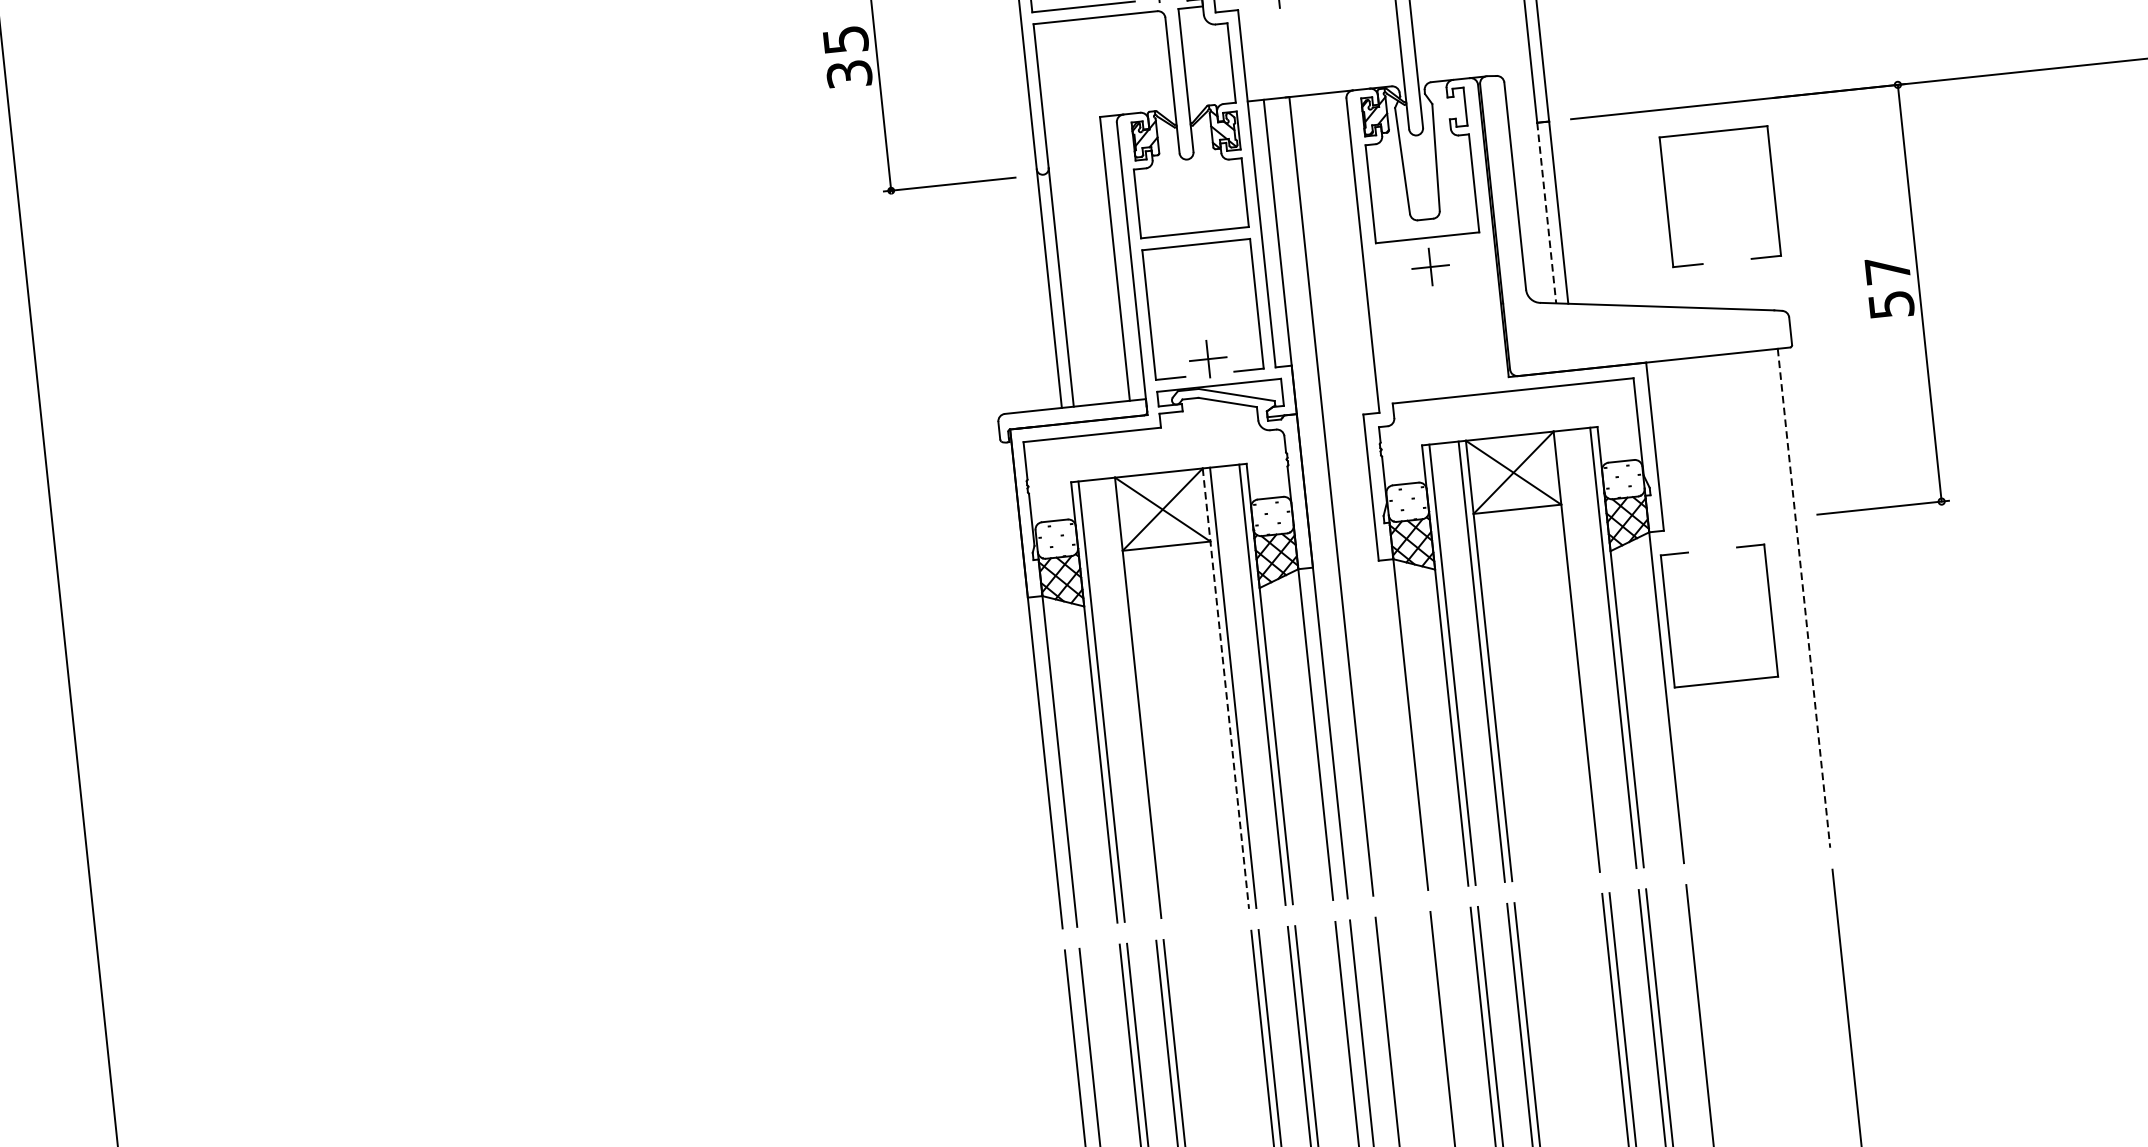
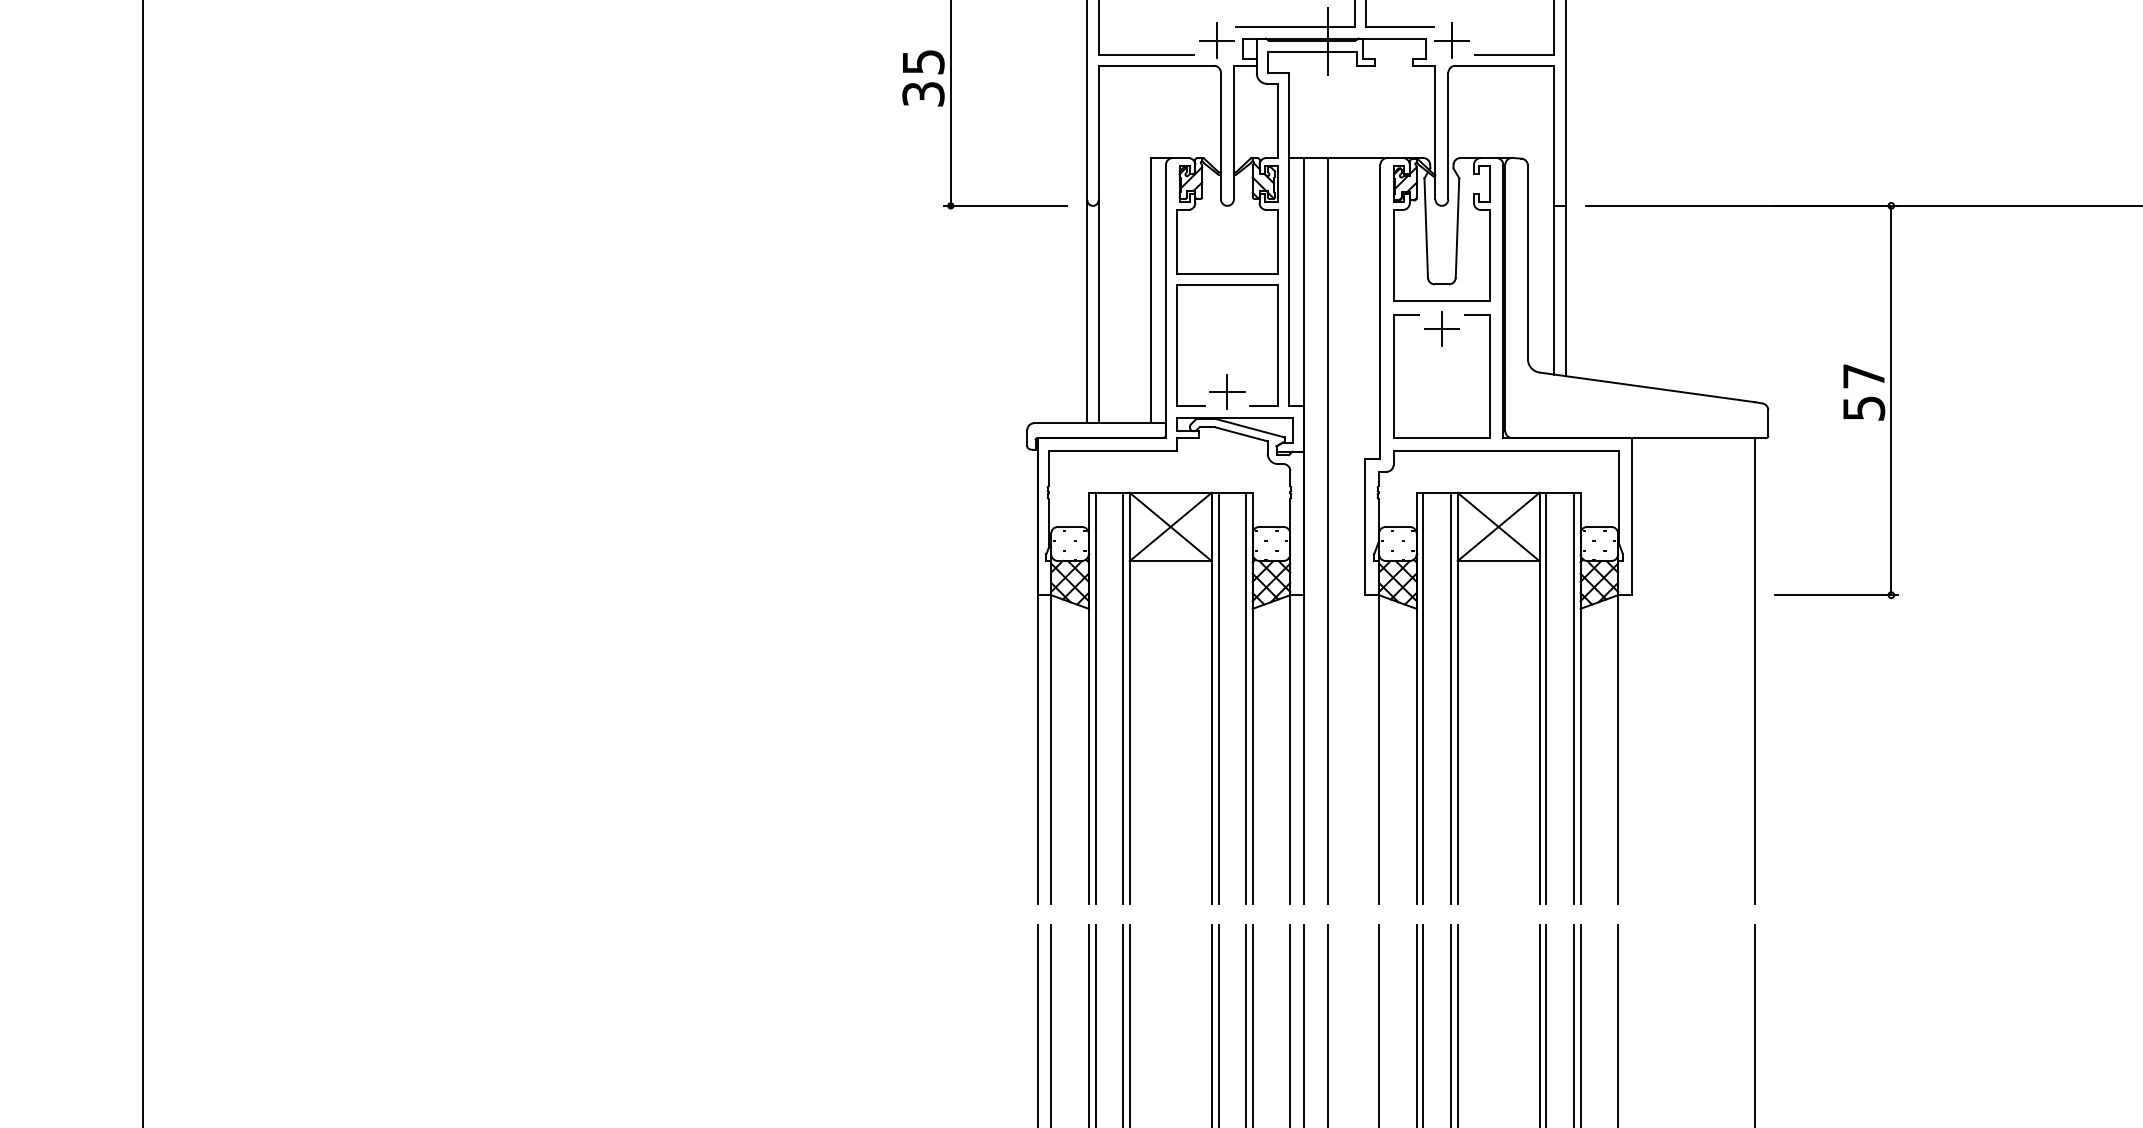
part: (1666, 201) -> (1666, 291), removed
line: (1546, 213) -> (1554, 290), dashed -> solid
line: (1803, 598) -> (1754, 671), dashed -> solid
part: (1668, 621) -> (1394, 376), moved
line: (1584, 650) -> (1546, 698), added
line: (1225, 688) -> (1211, 698), dashed -> solid
line: (1130, 698) -> (1122, 698), added

